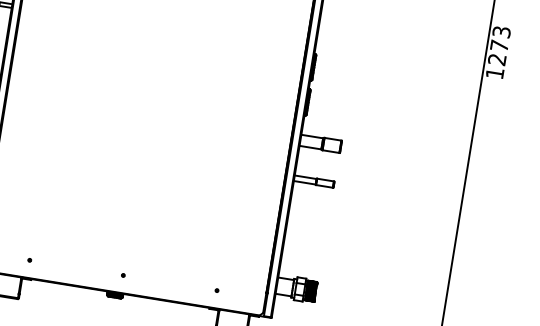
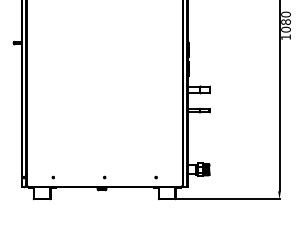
text: (498, 44) -> (285, 21), 1273 -> 1080

